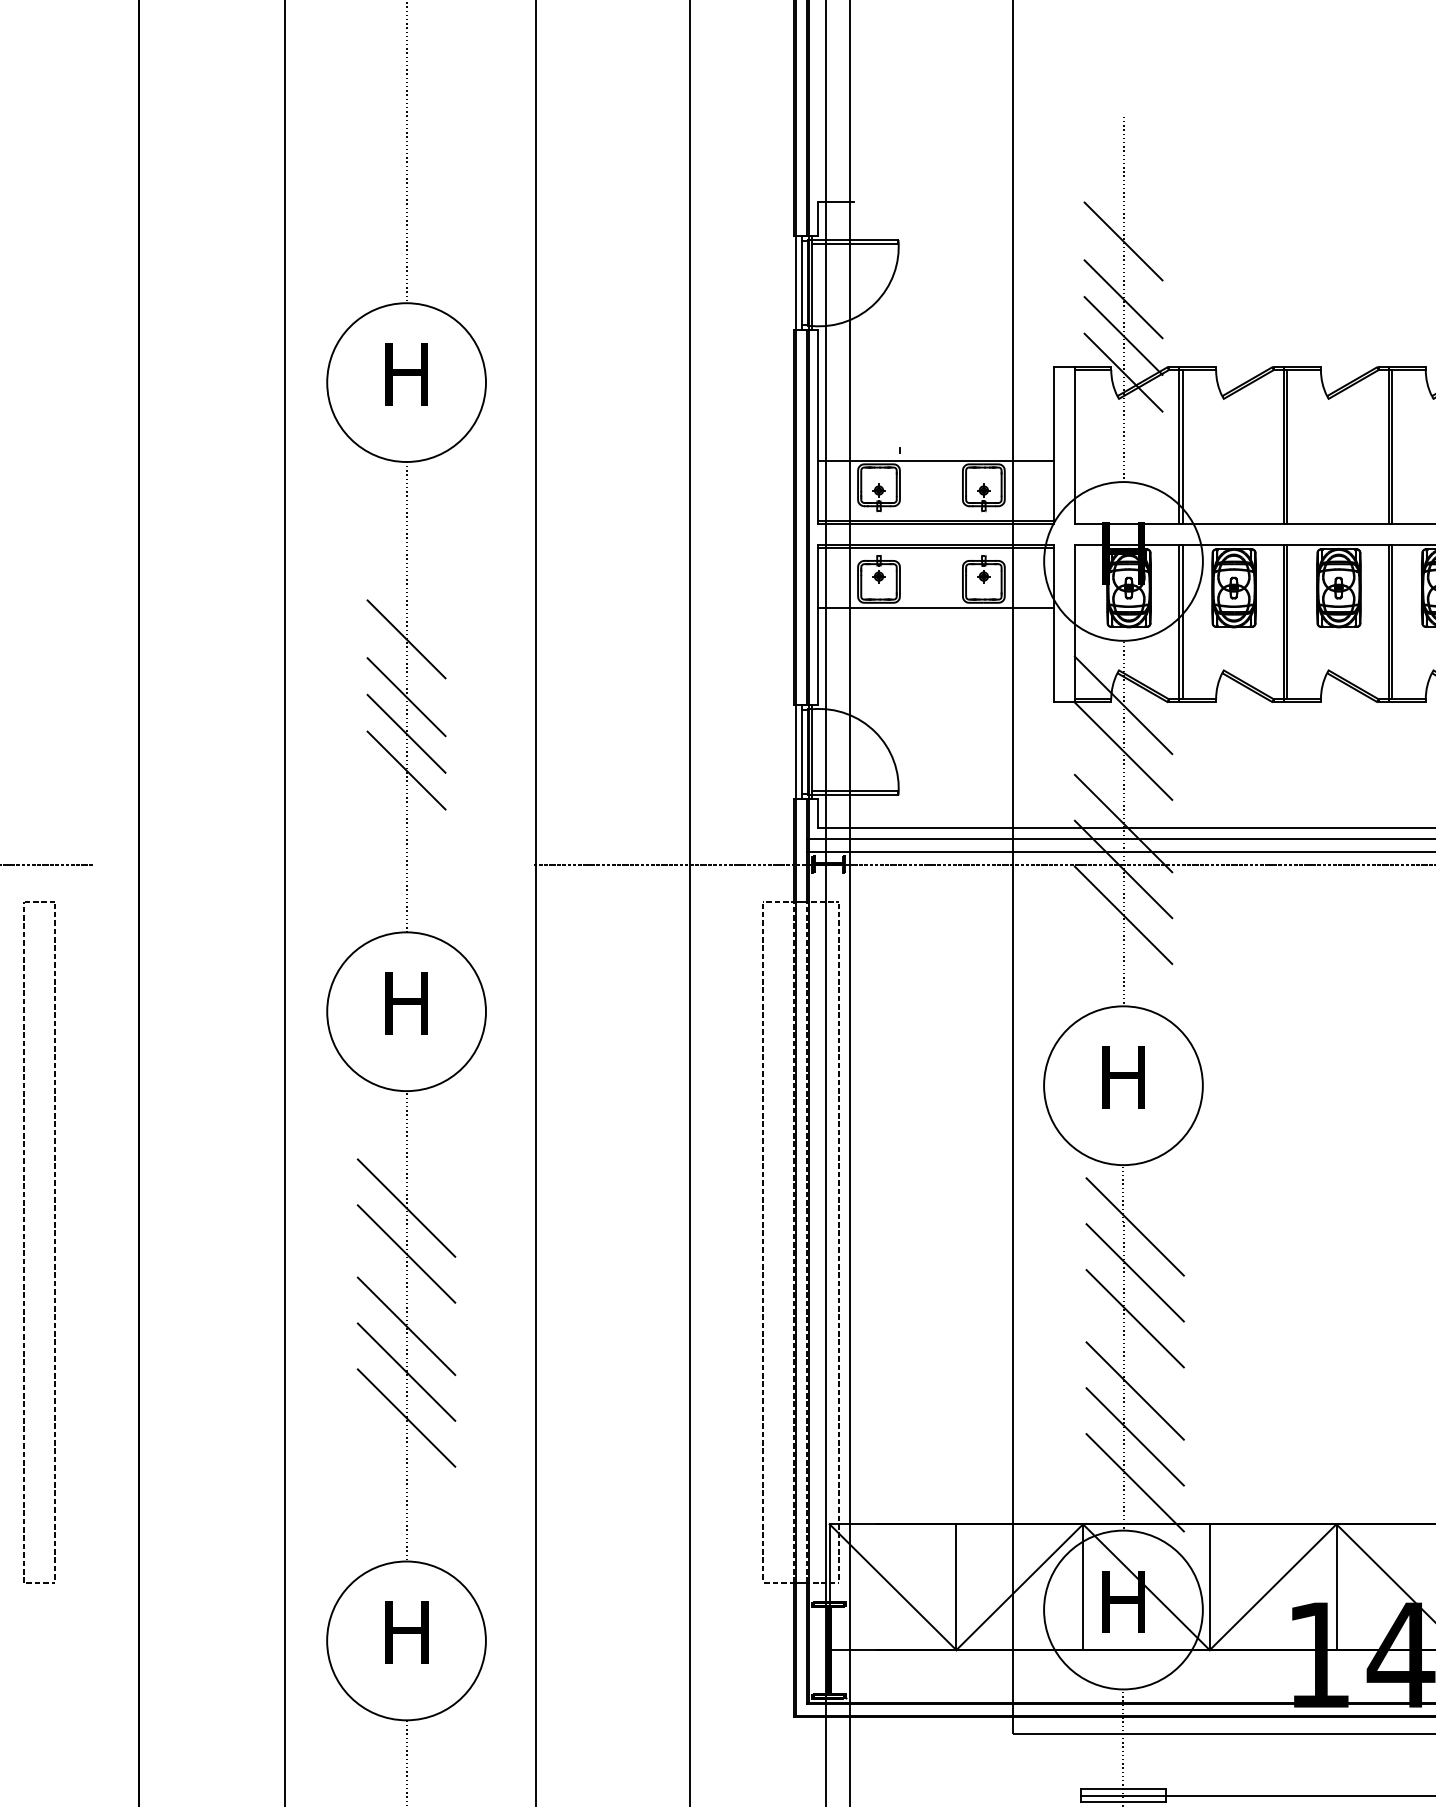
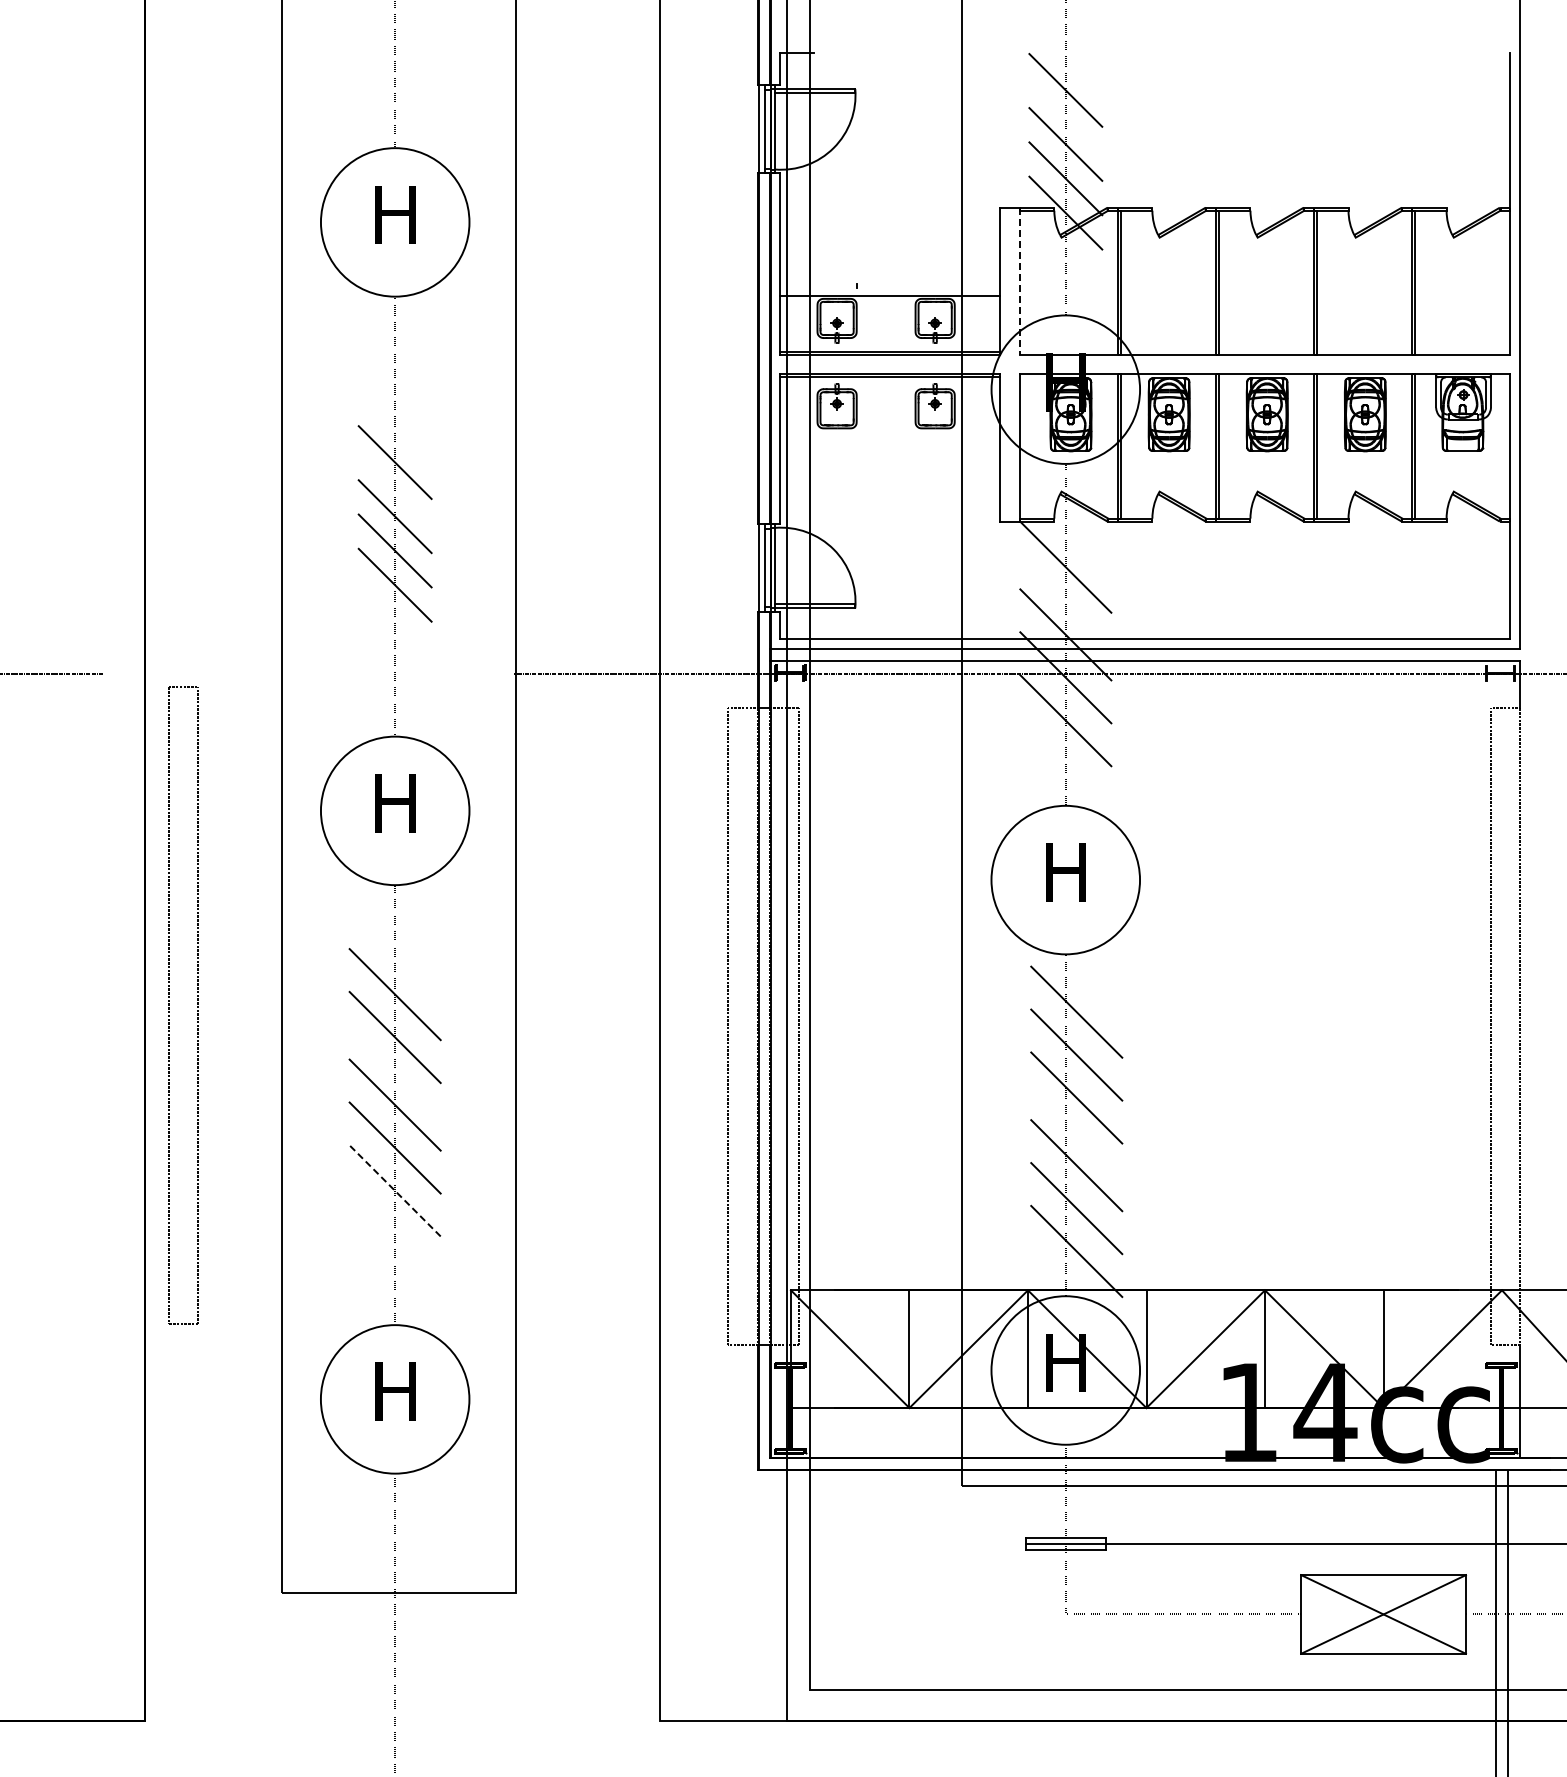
line: (1075, 445) -> (1020, 281), solid -> dashed
line: (935, 608) -> (889, 433), removed
line: (1123, 704) -> (1065, 523), removed
part: (24, 1242) -> (169, 1005), moved
line: (405, 1417) -> (394, 1190), solid -> dashed

